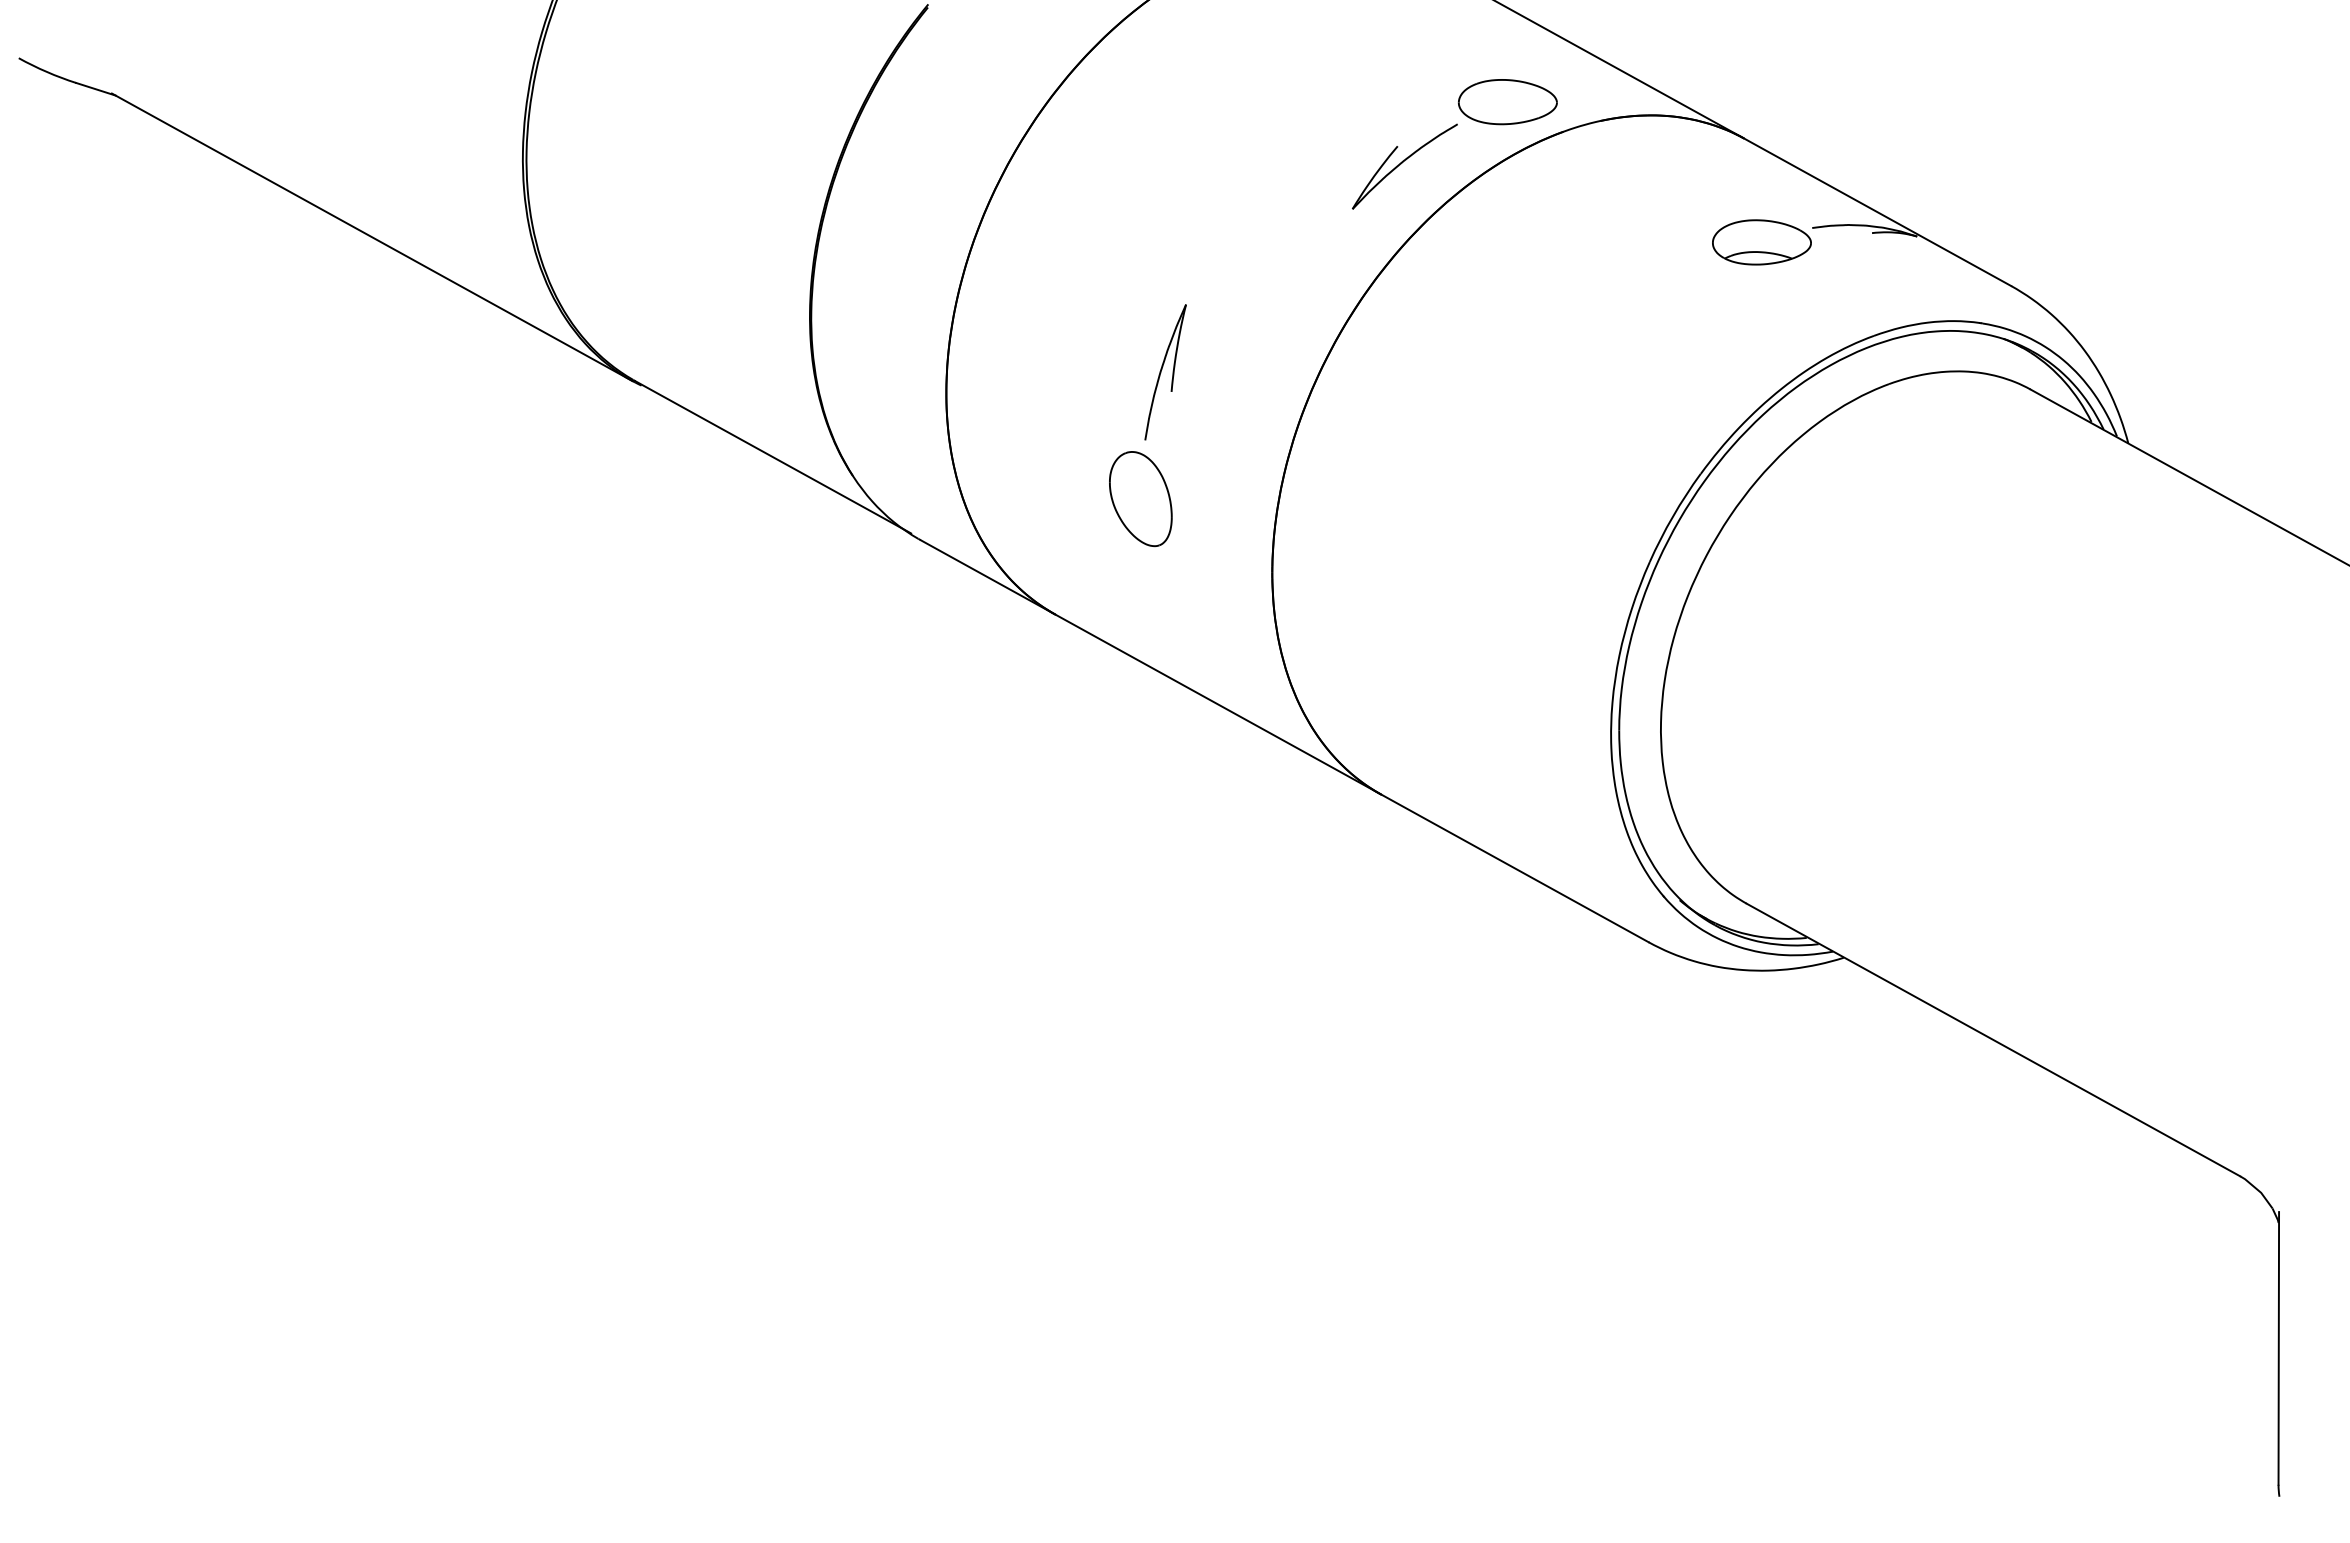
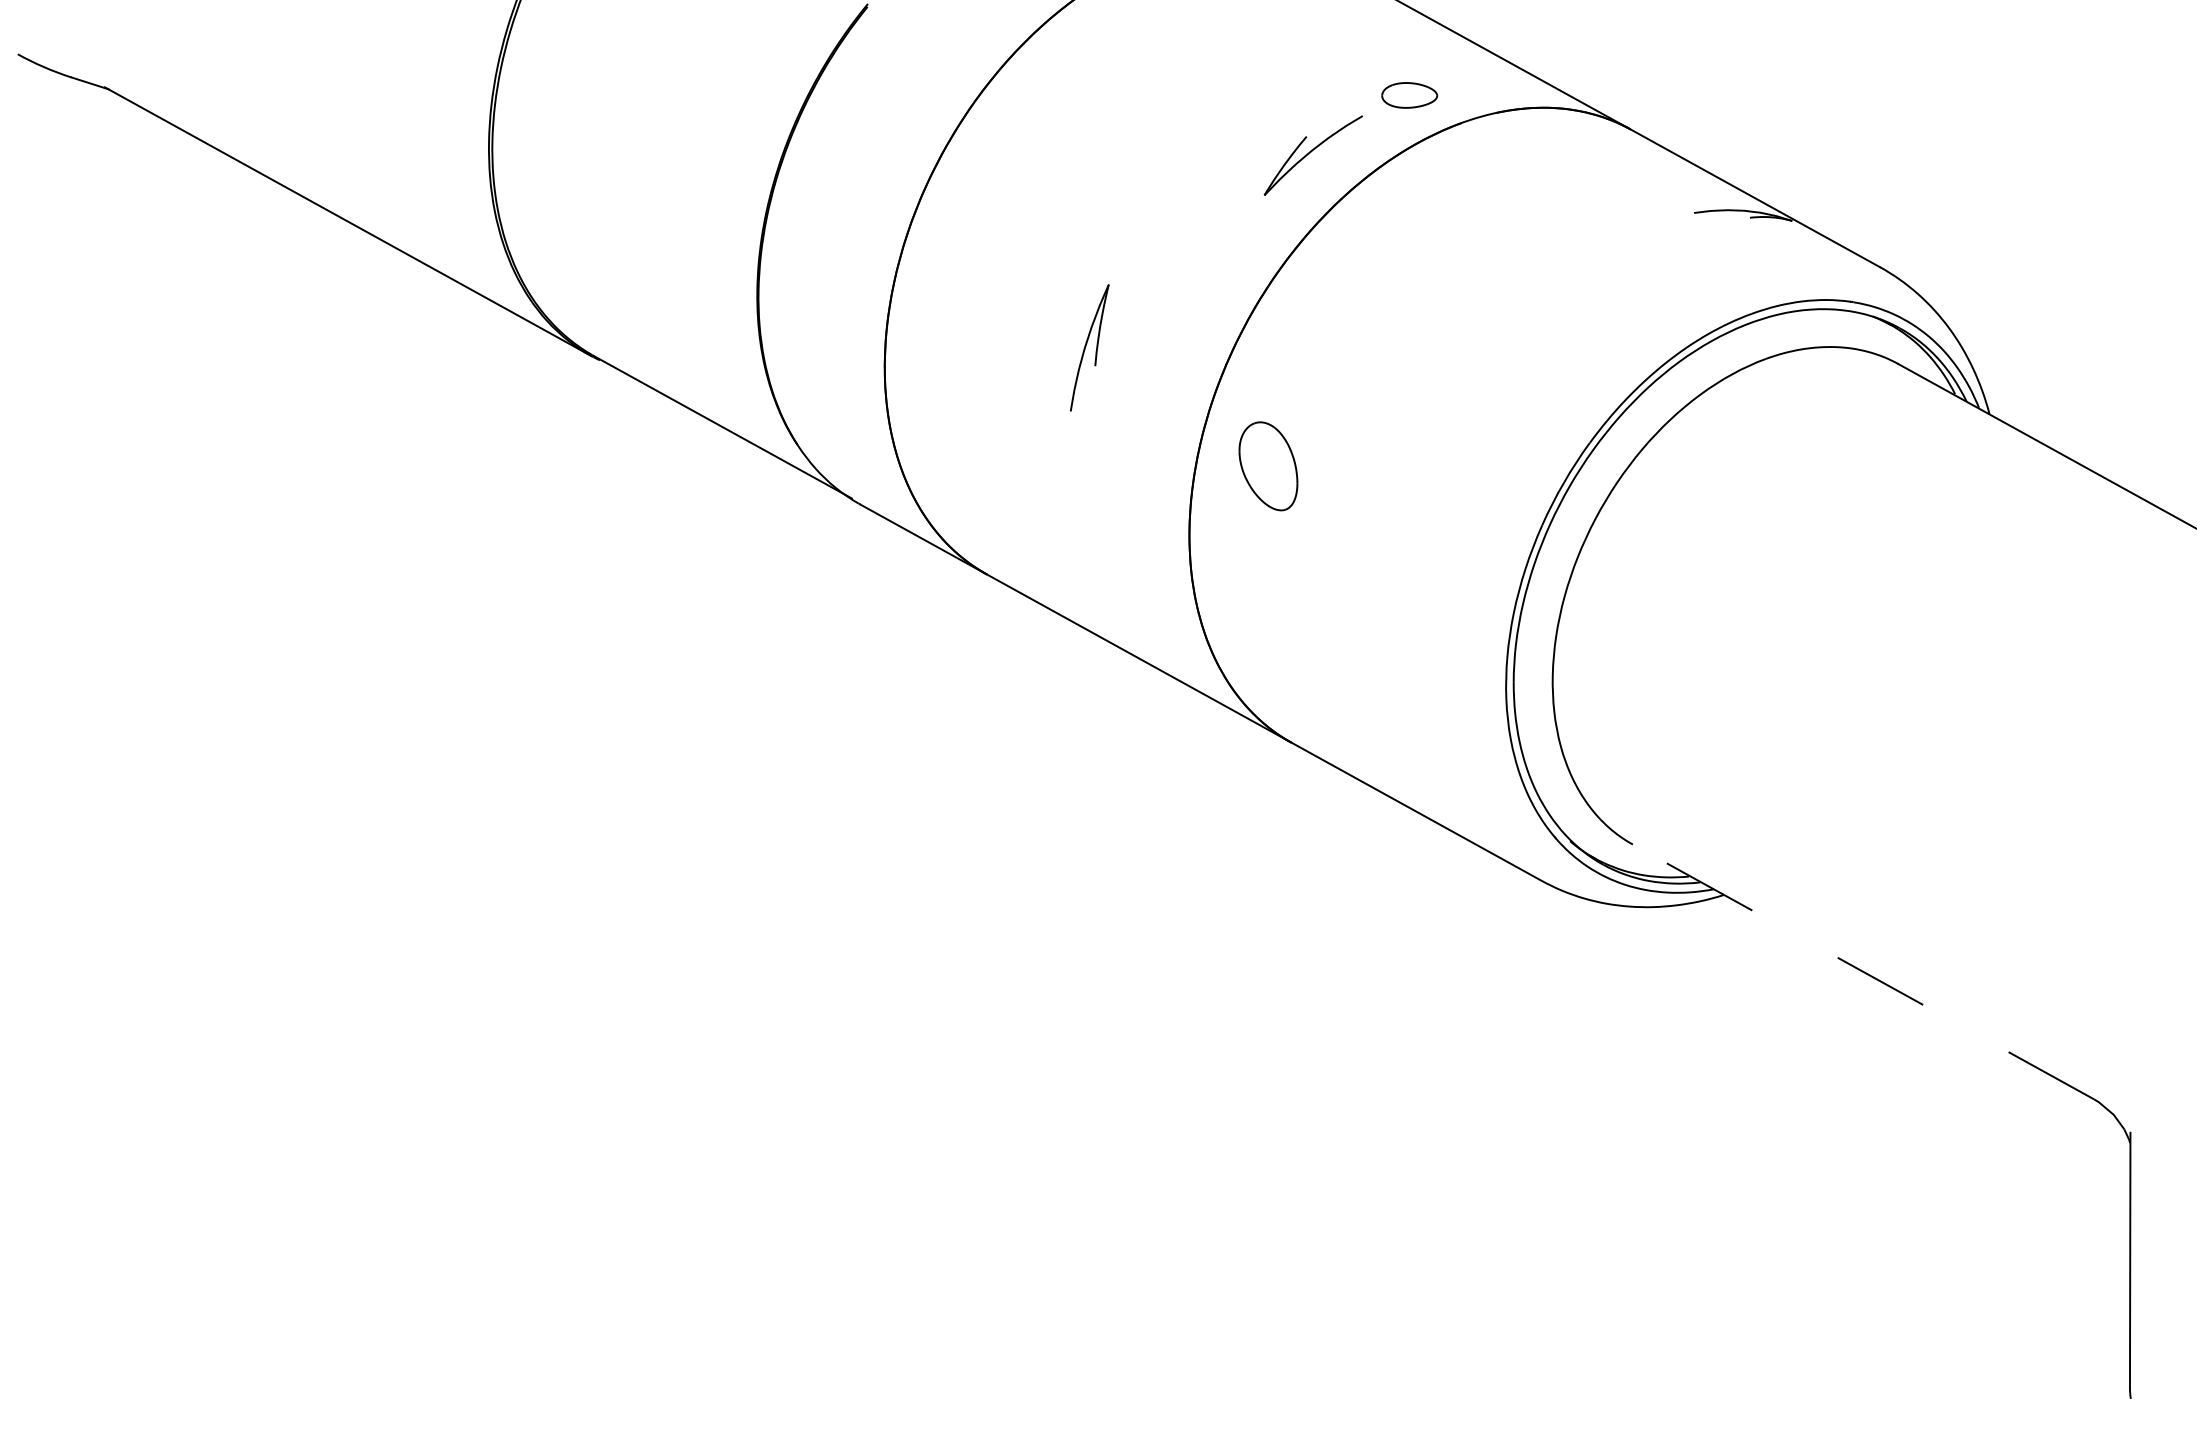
part: (1507, 102) -> (1409, 95), size x0.6
part: (1761, 242) -> (1646, 226), removed
part: (1140, 499) -> (1268, 466), moved
line: (1993, 1039) -> (1863, 971), solid -> dashed

